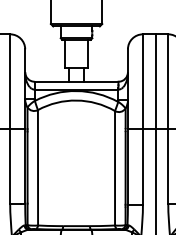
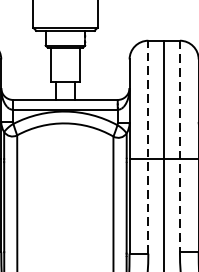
line: (142, 119) -> (147, 147), solid -> dashed
line: (168, 119) -> (180, 147), solid -> dashed

